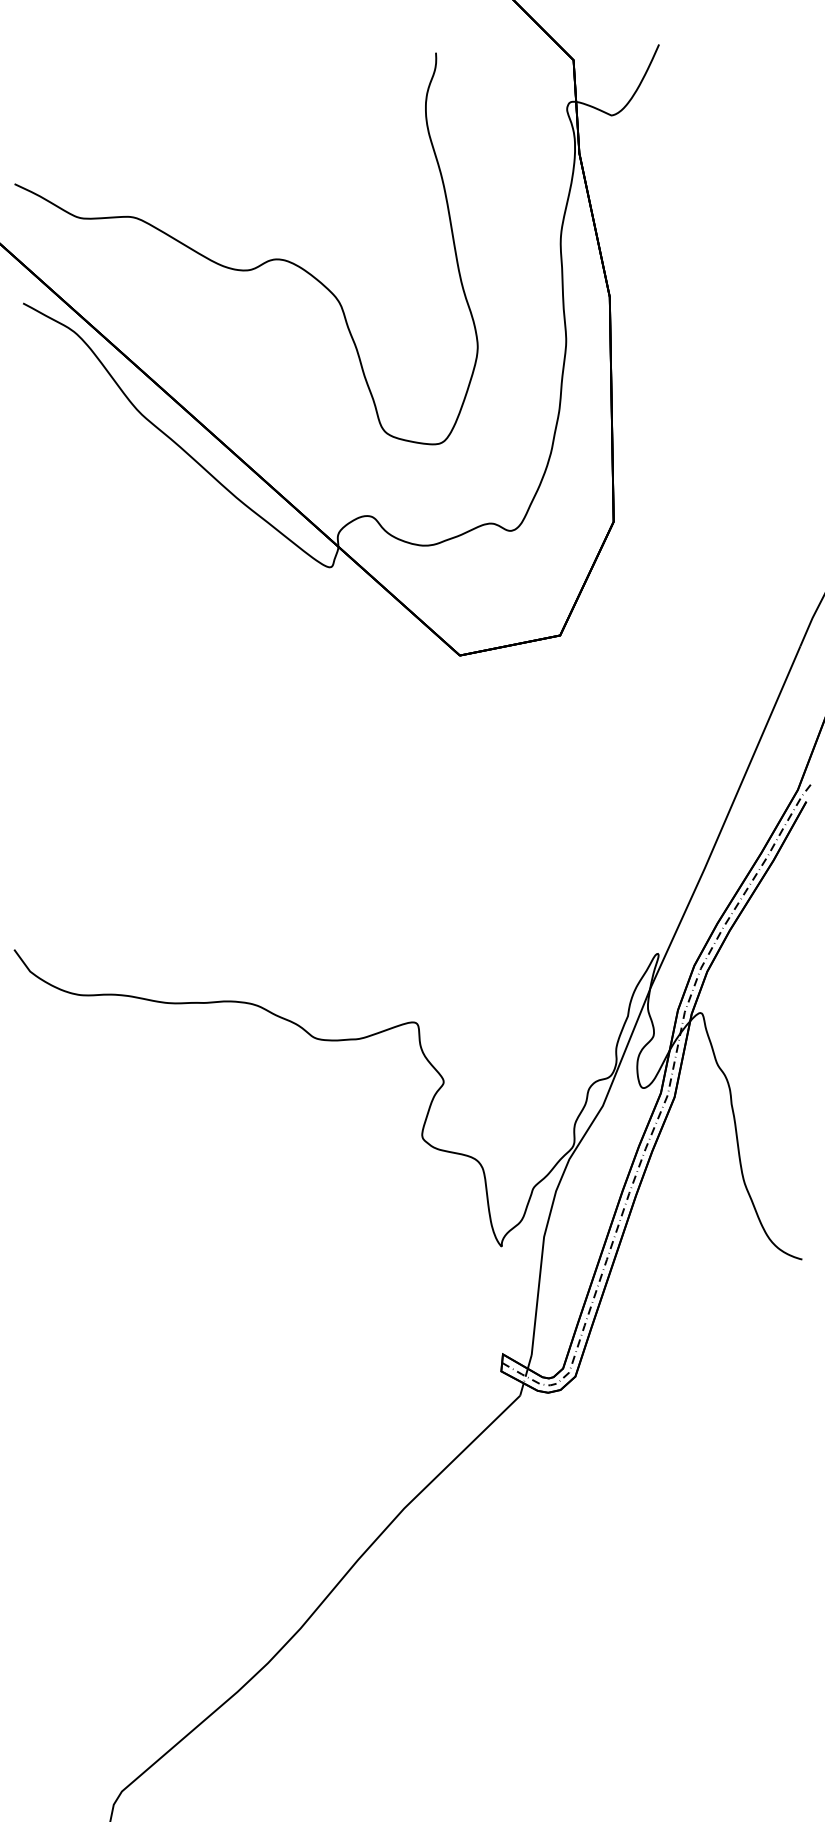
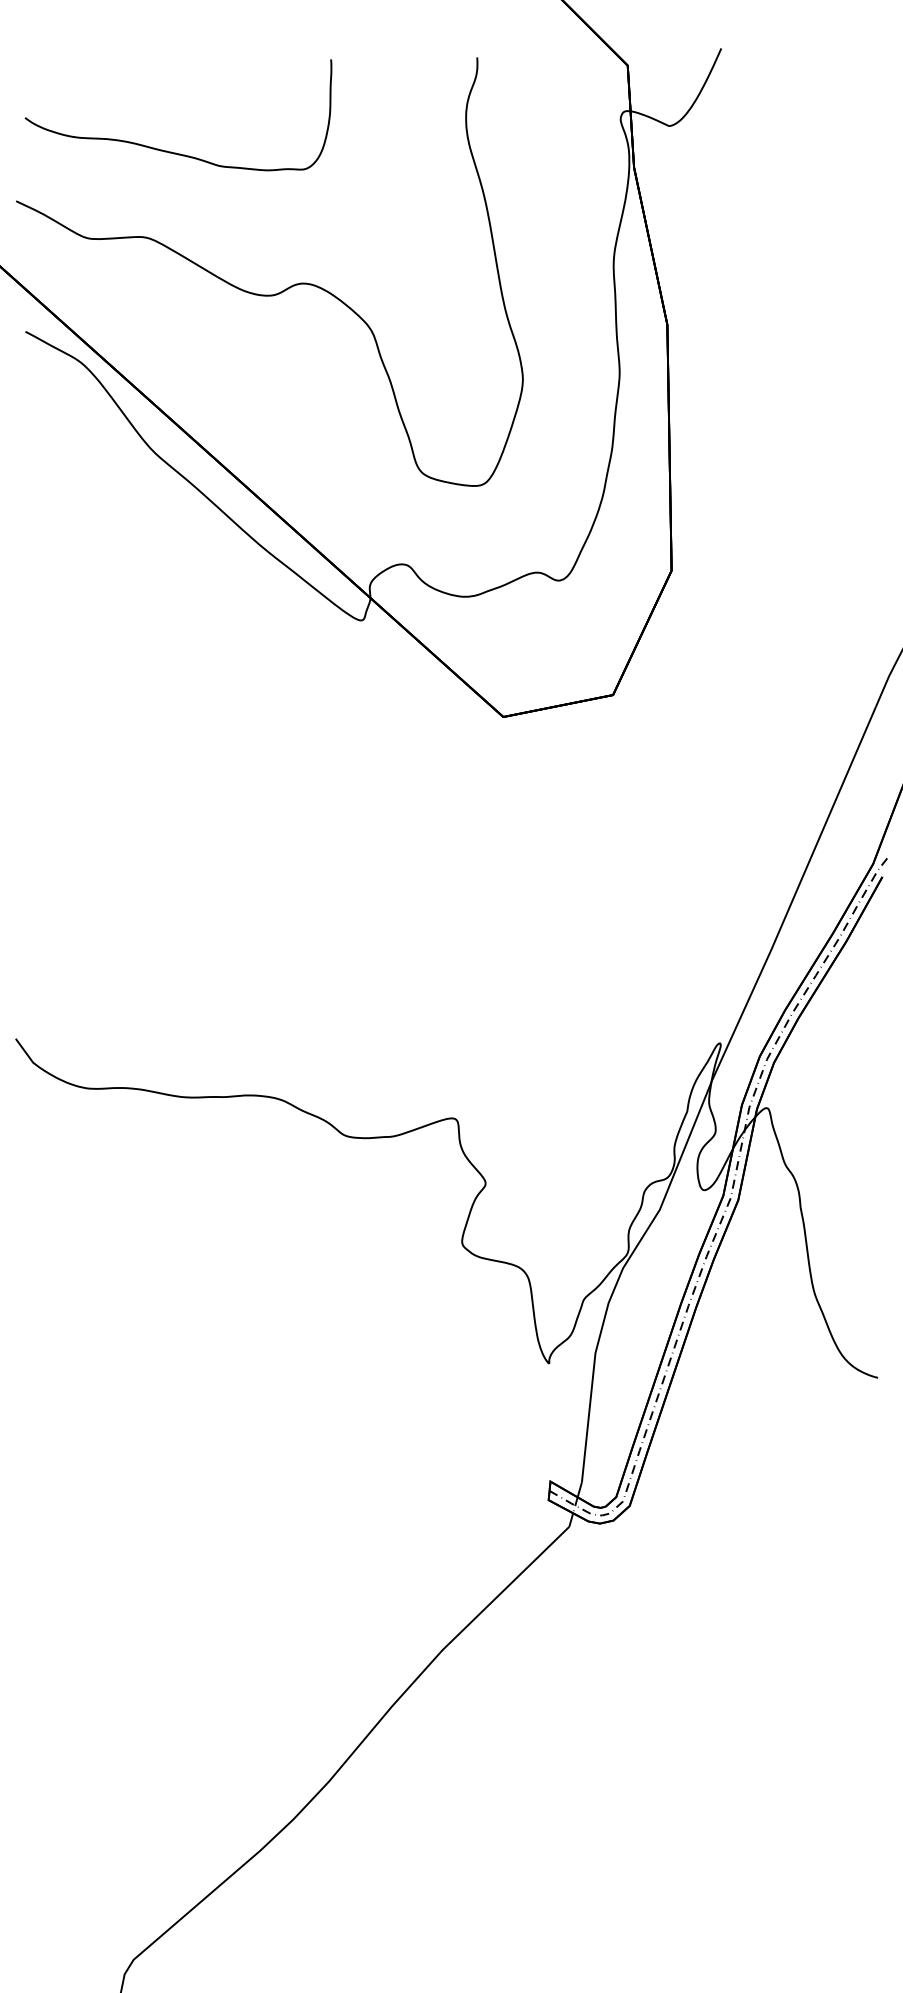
curve: (156, 138) -> (171, 151), added

